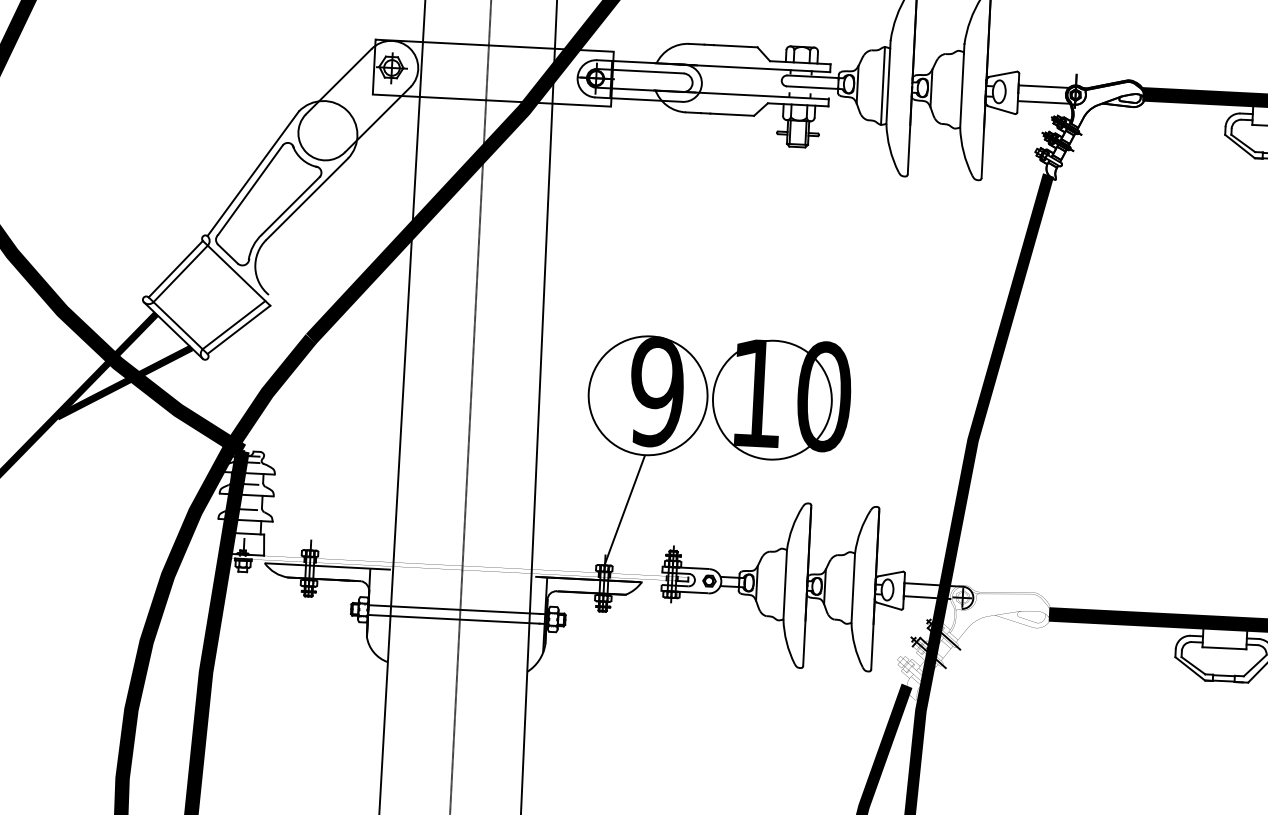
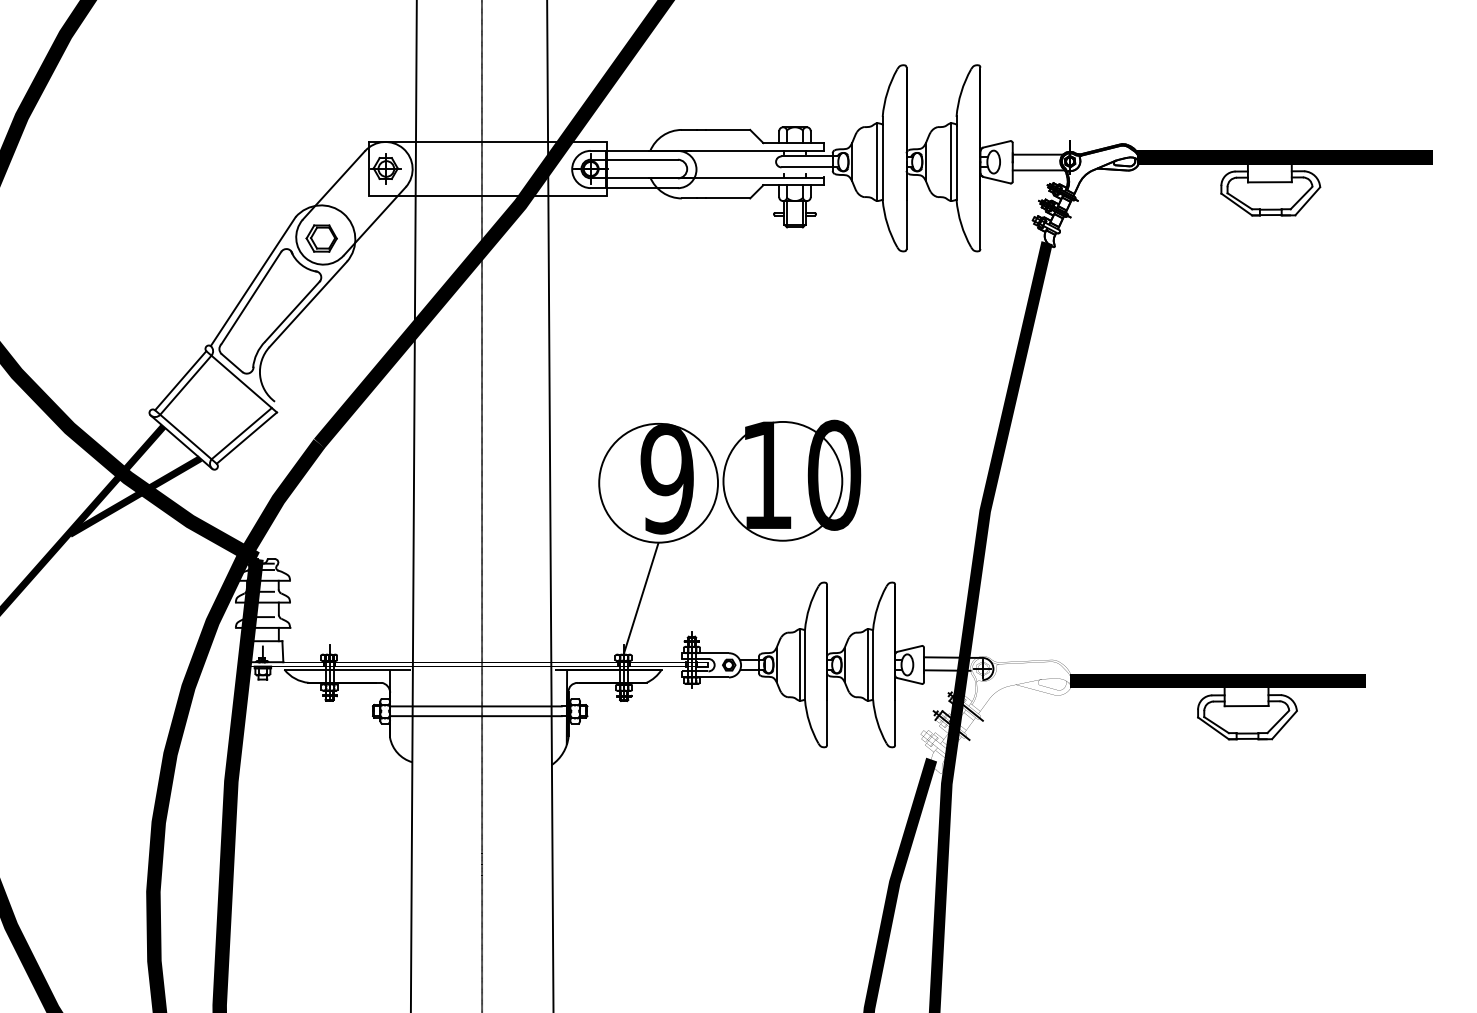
line: (957, 90) -> (951, 162), added
part: (323, 134) -> (321, 238), added
line: (780, 584) -> (800, 664), added
line: (848, 587) -> (868, 664), added

